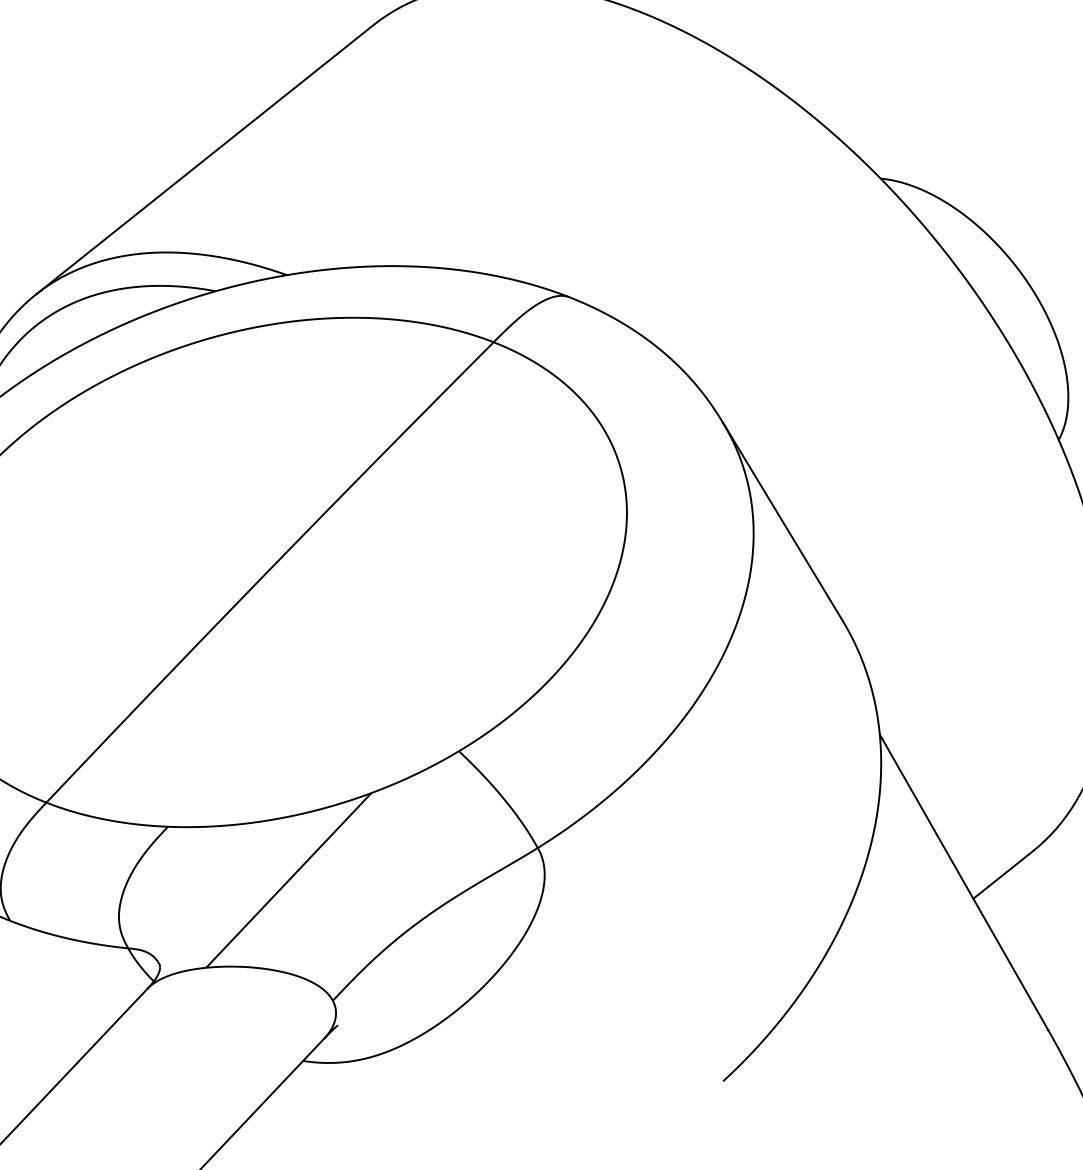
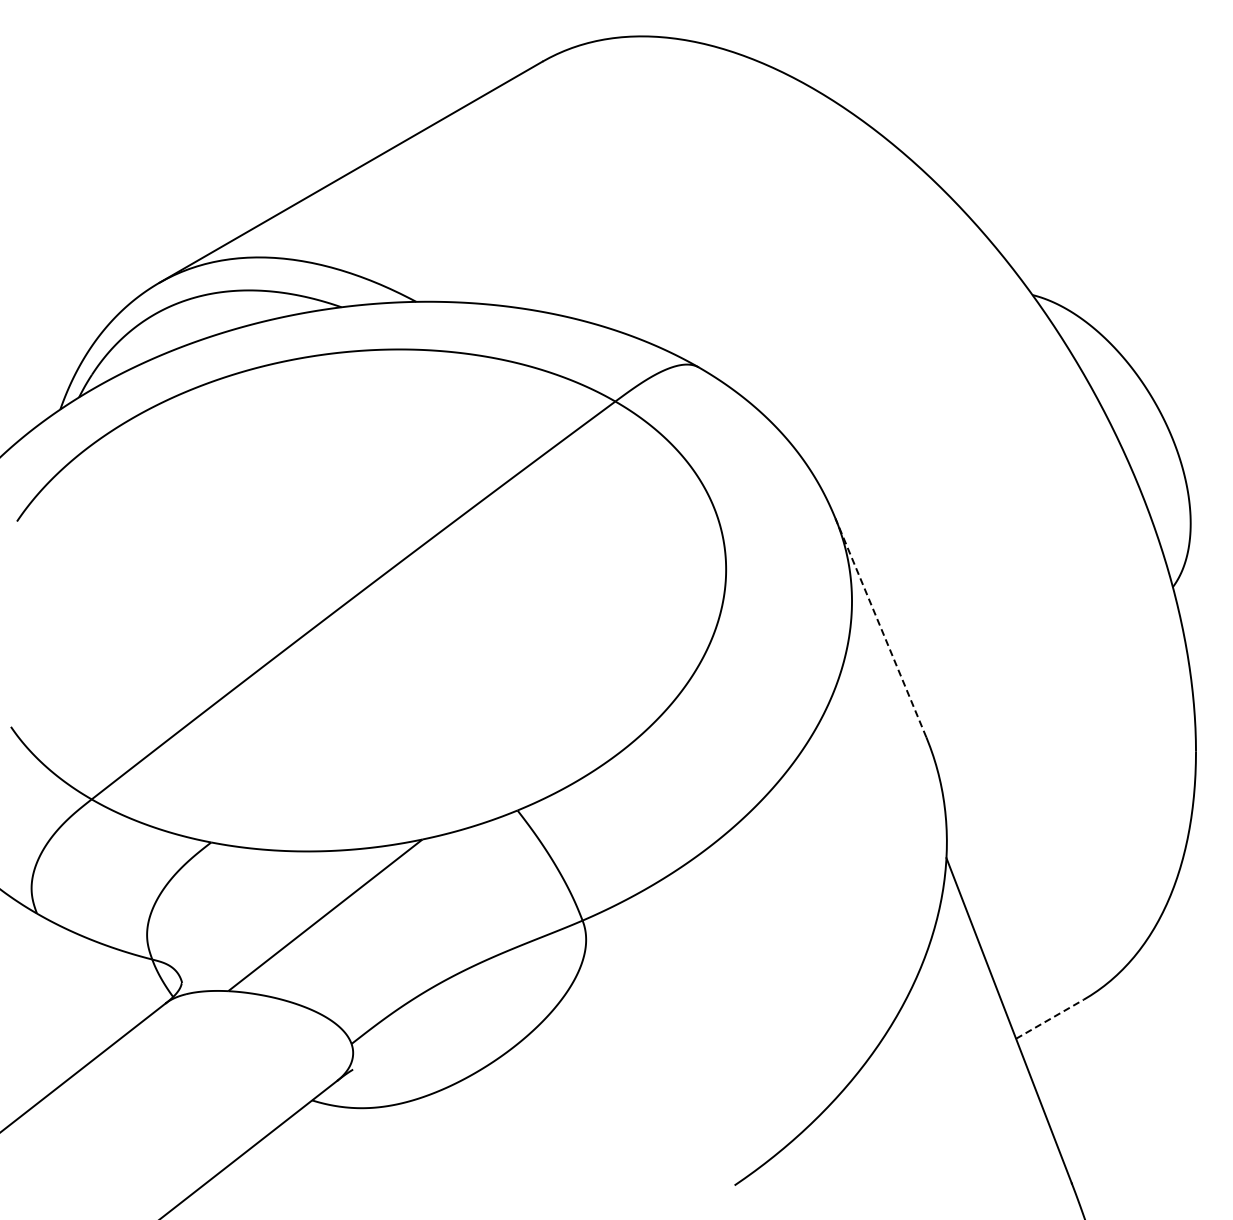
line: (782, 521) -> (880, 627), solid -> dashed
line: (1003, 874) -> (1050, 1018), solid -> dashed

